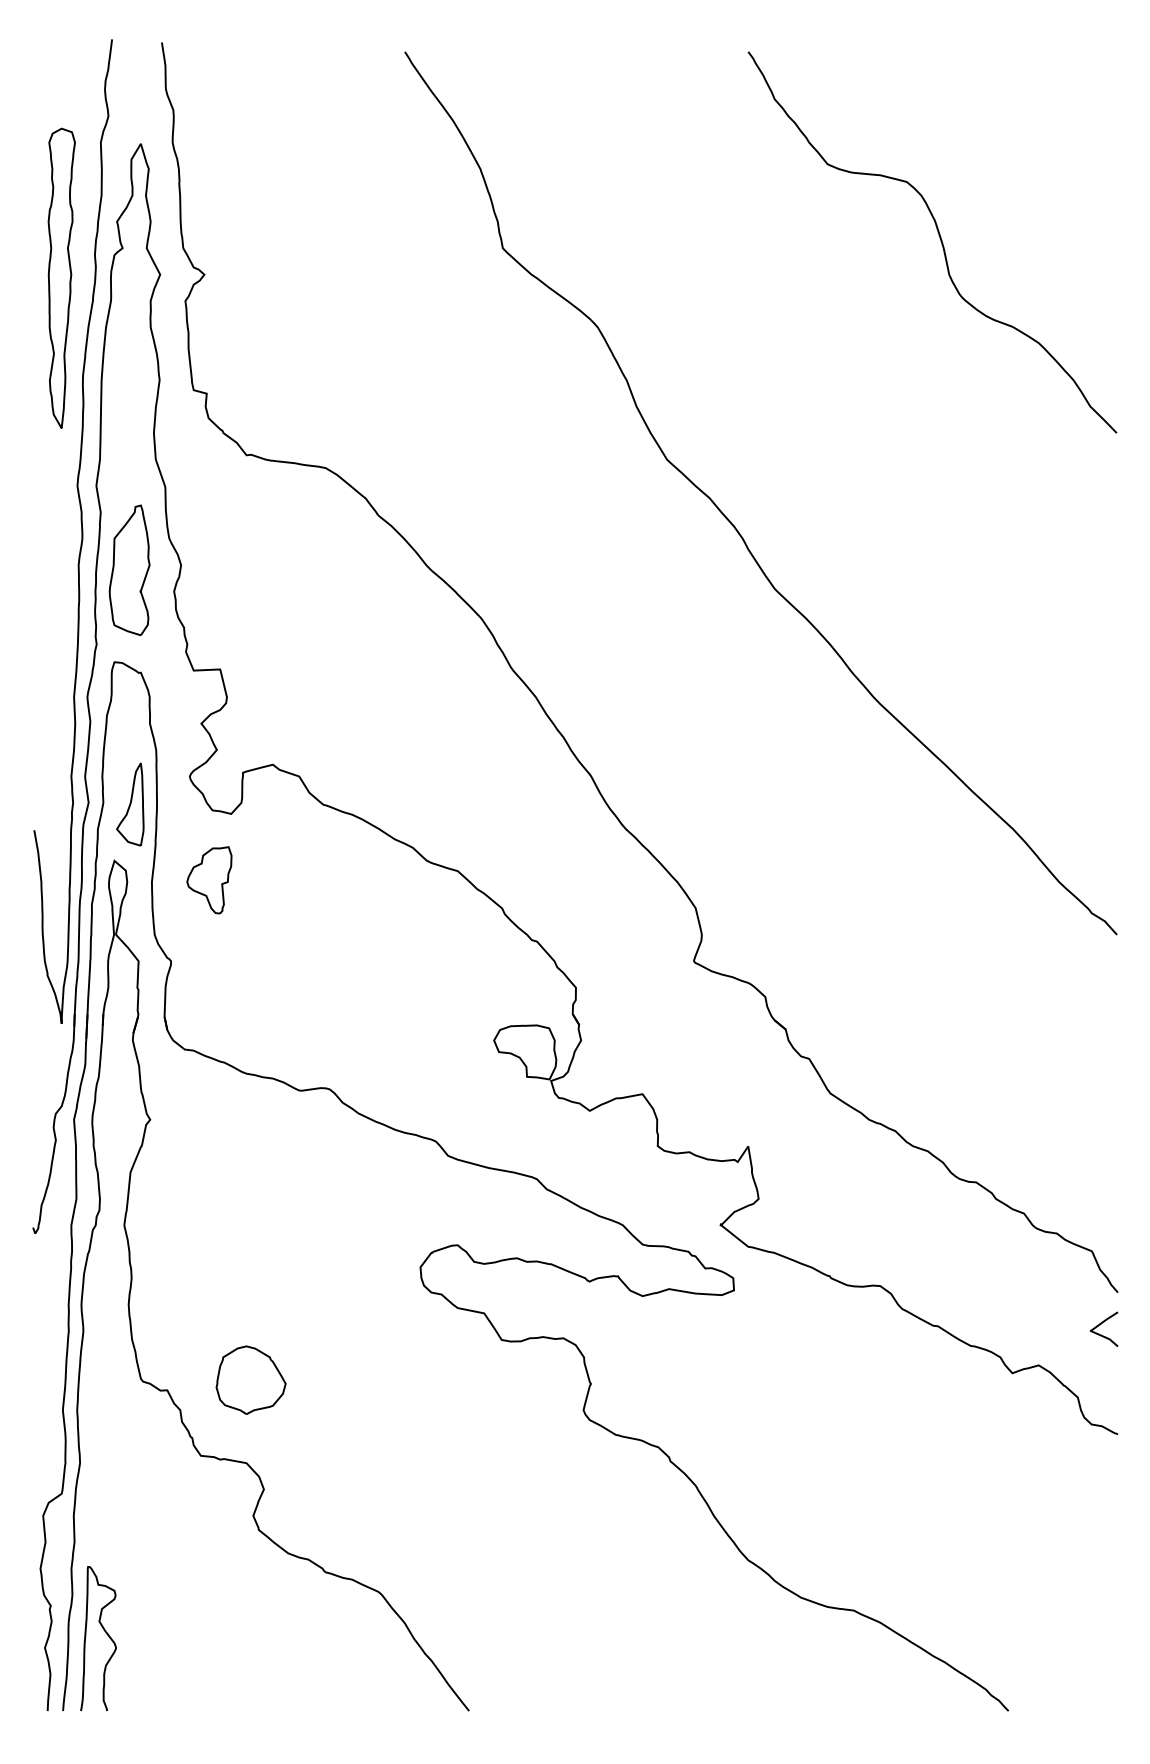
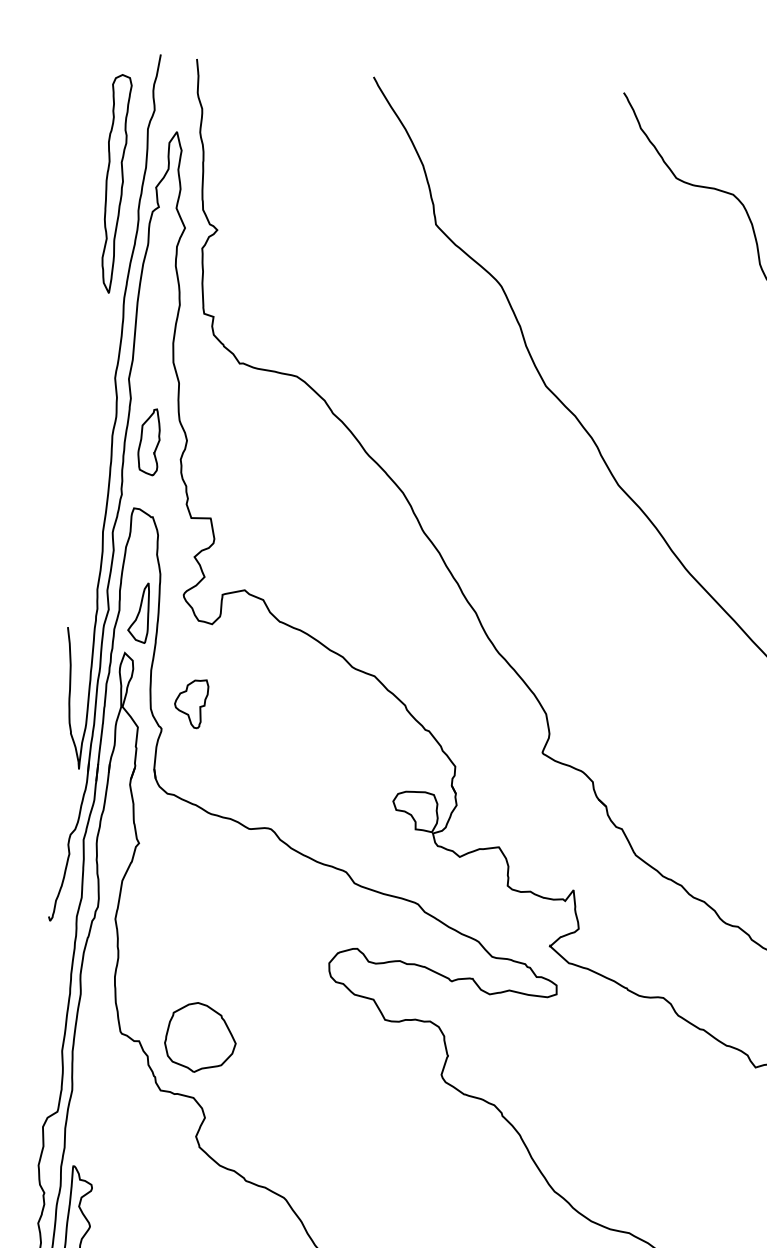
part: (61, 277) -> (115, 183), moved
part: (129, 570) -> (149, 442), size x0.7
part: (209, 880) -> (191, 703), moved
part: (250, 1379) -> (200, 1037), size x1.4

